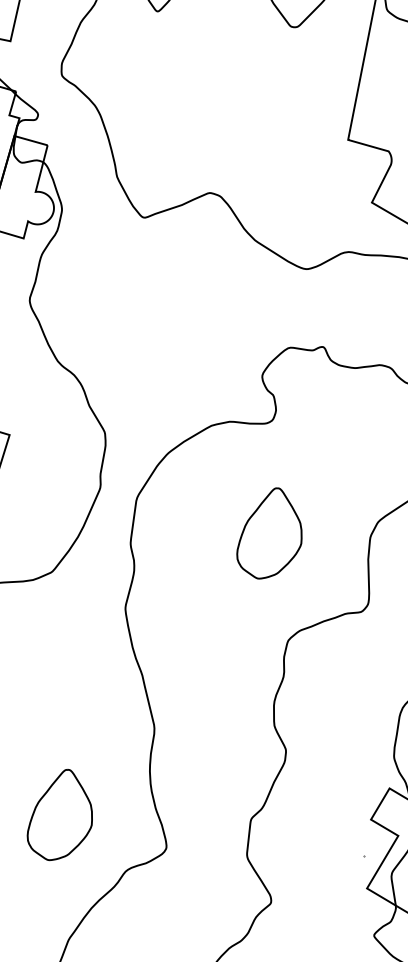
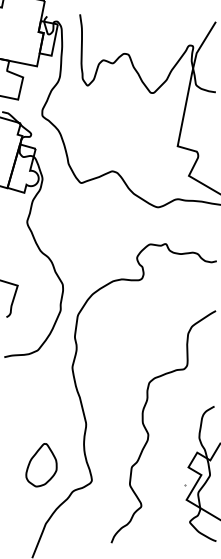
part: (269, 534) -> (140, 332), removed

